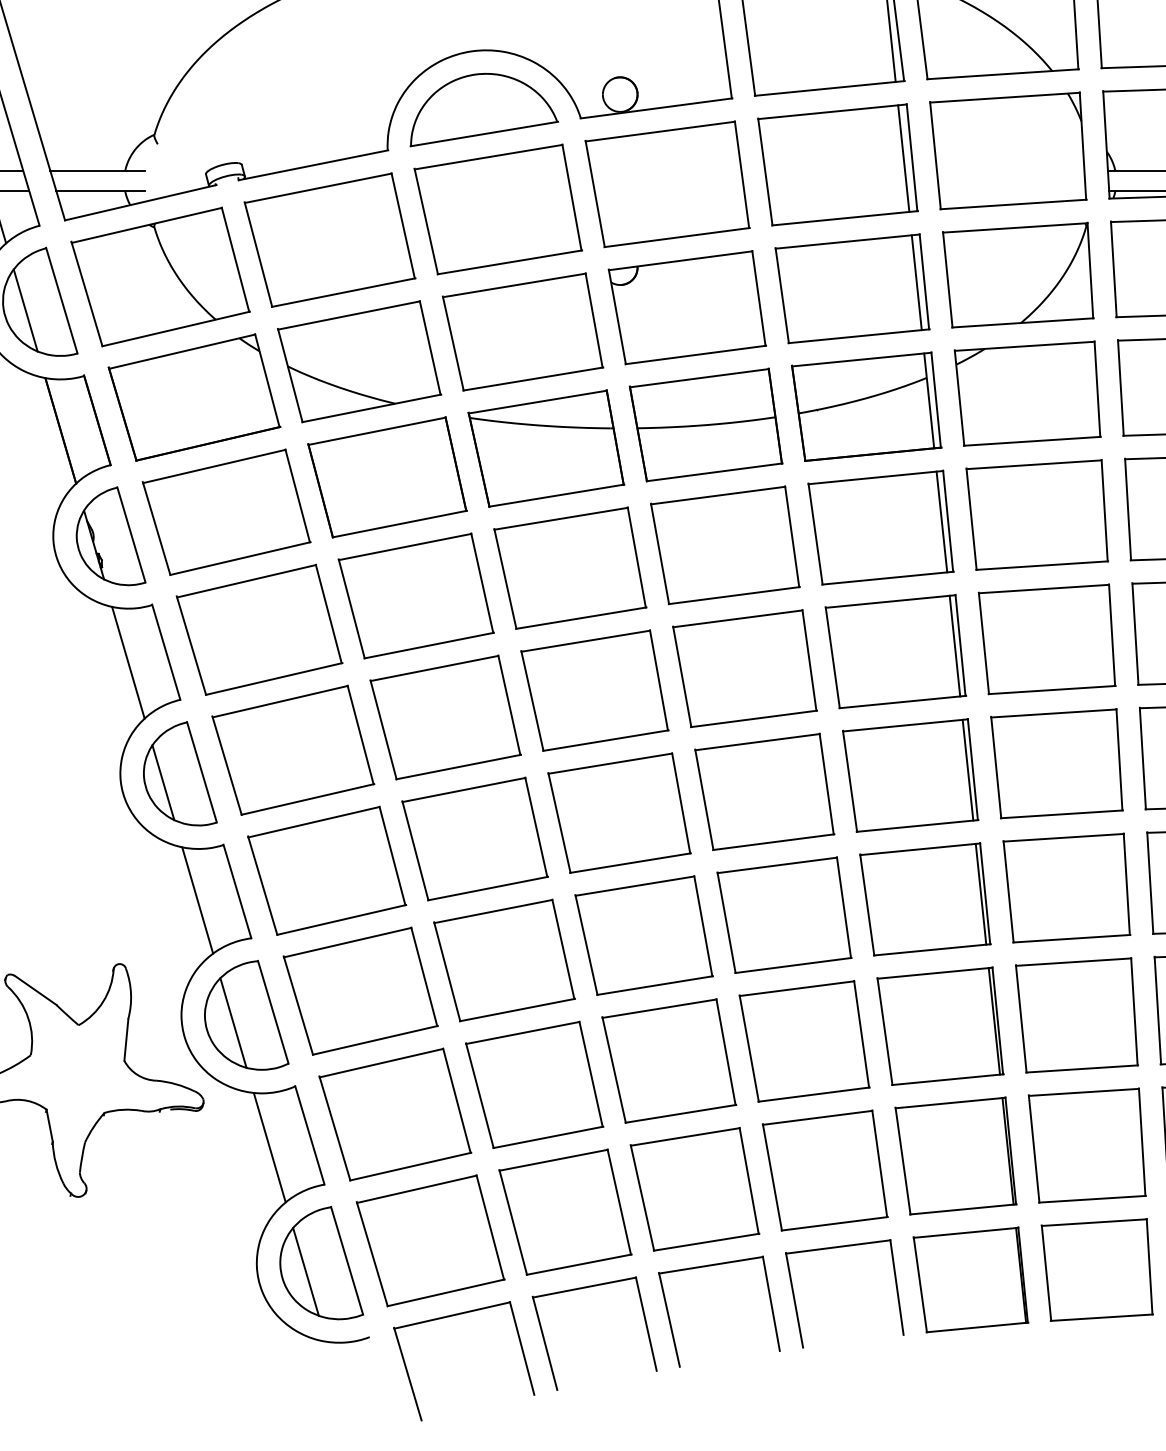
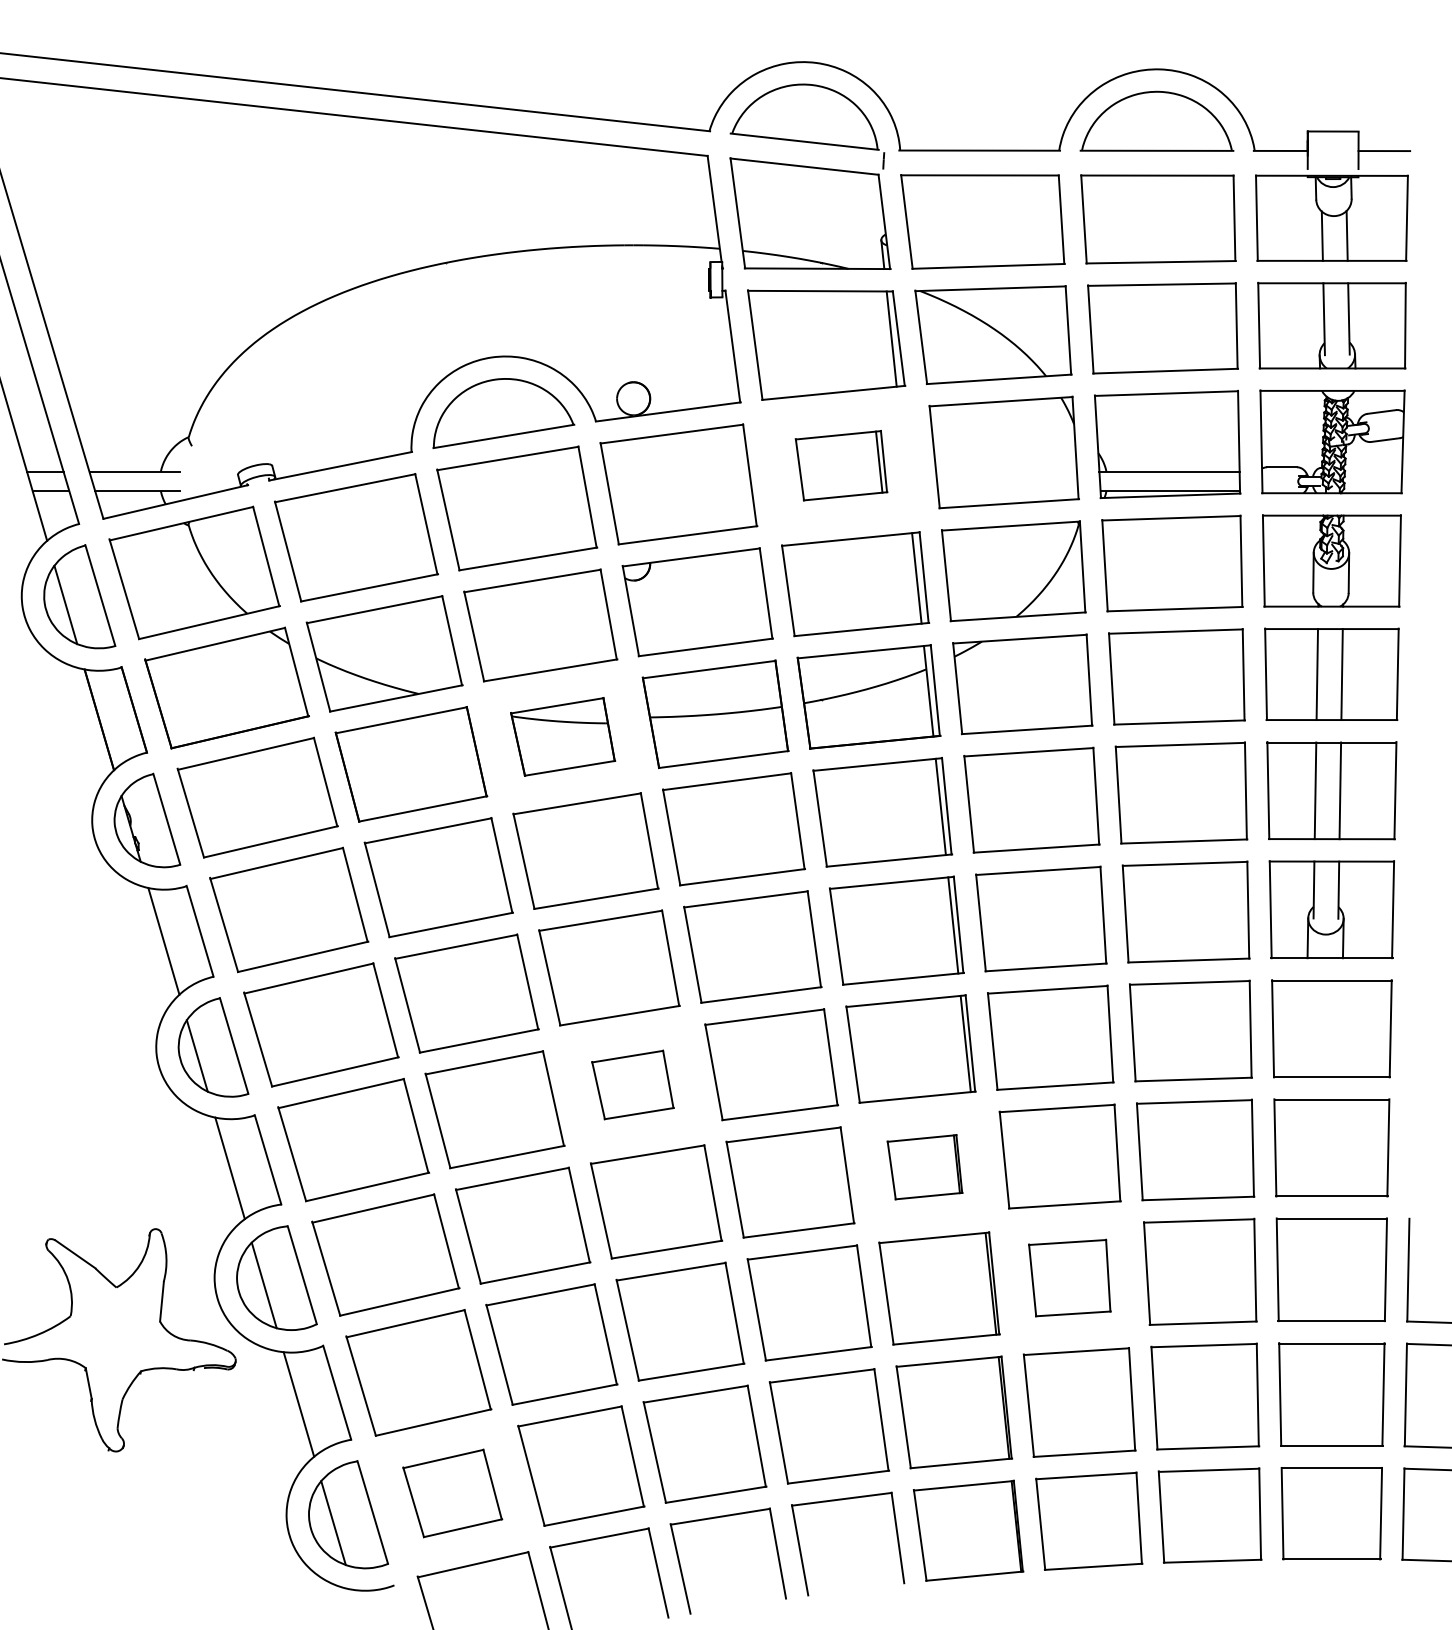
part: (837, 164) -> (841, 465), size x0.6
part: (545, 448) -> (562, 736), size x0.7
part: (619, 812) -> (632, 1084), size x0.6
part: (924, 898) -> (924, 1166), size x0.6
part: (1076, 1014) -> (1069, 1277), size x0.7
part: (430, 1240) -> (452, 1493), size x0.7

